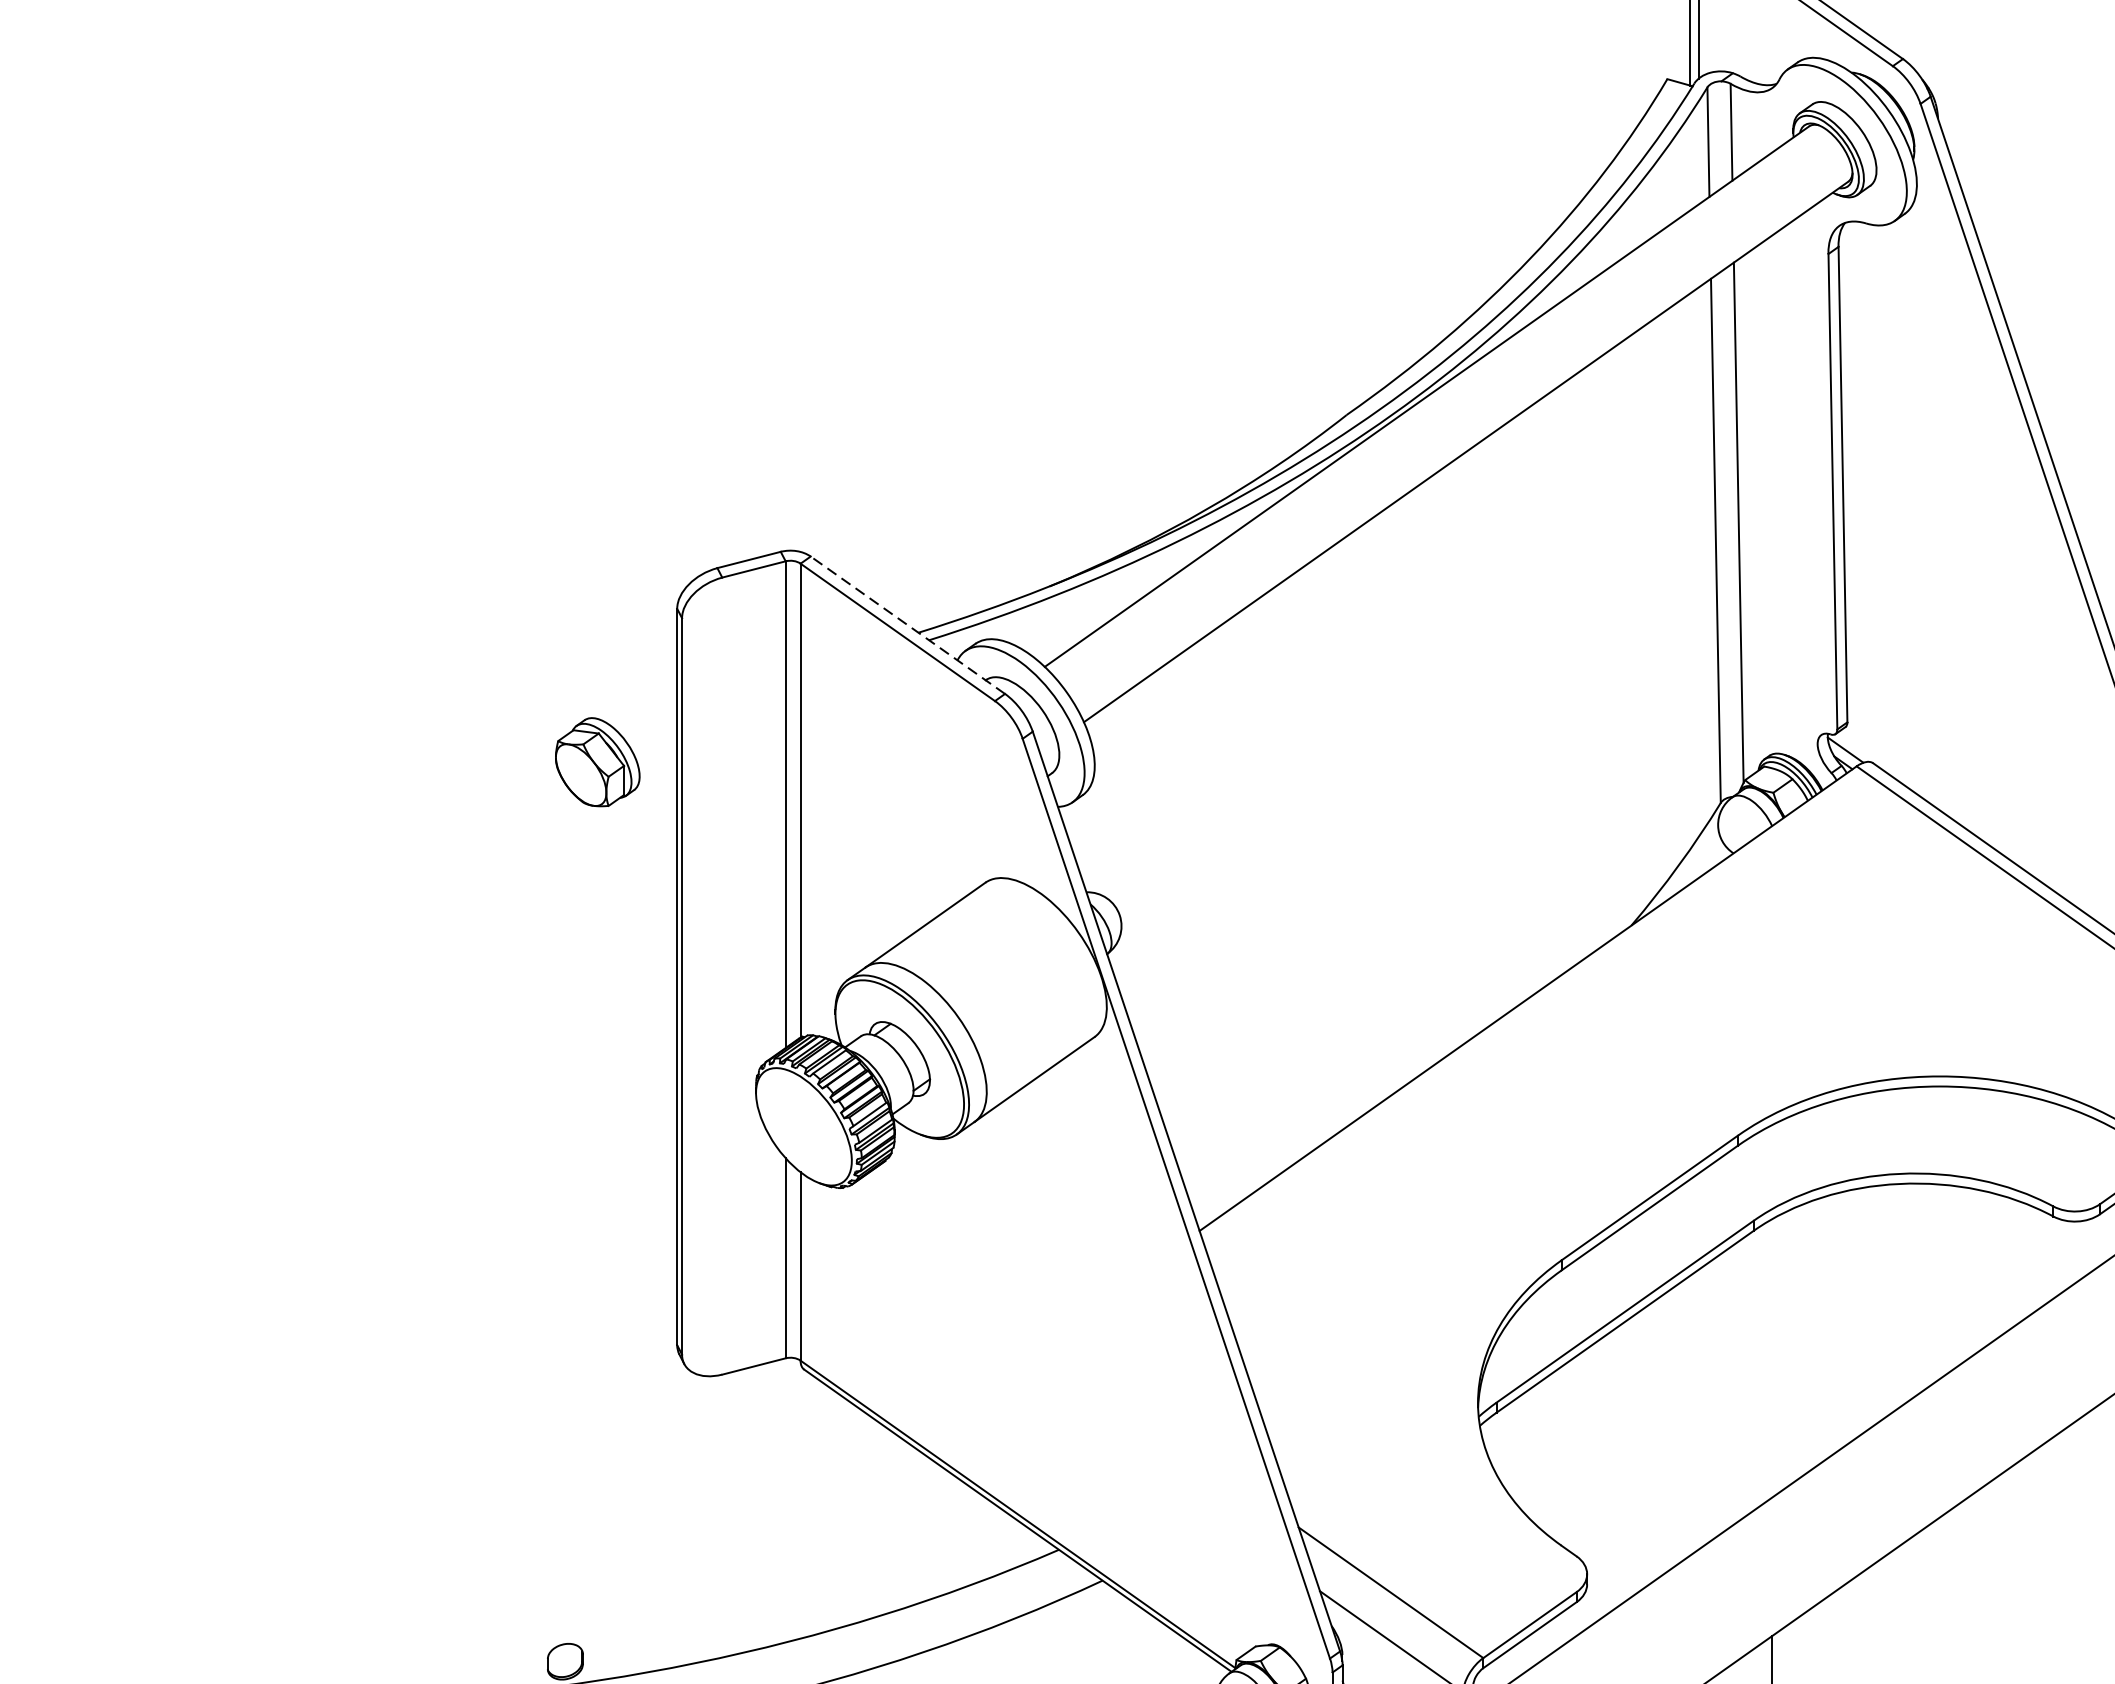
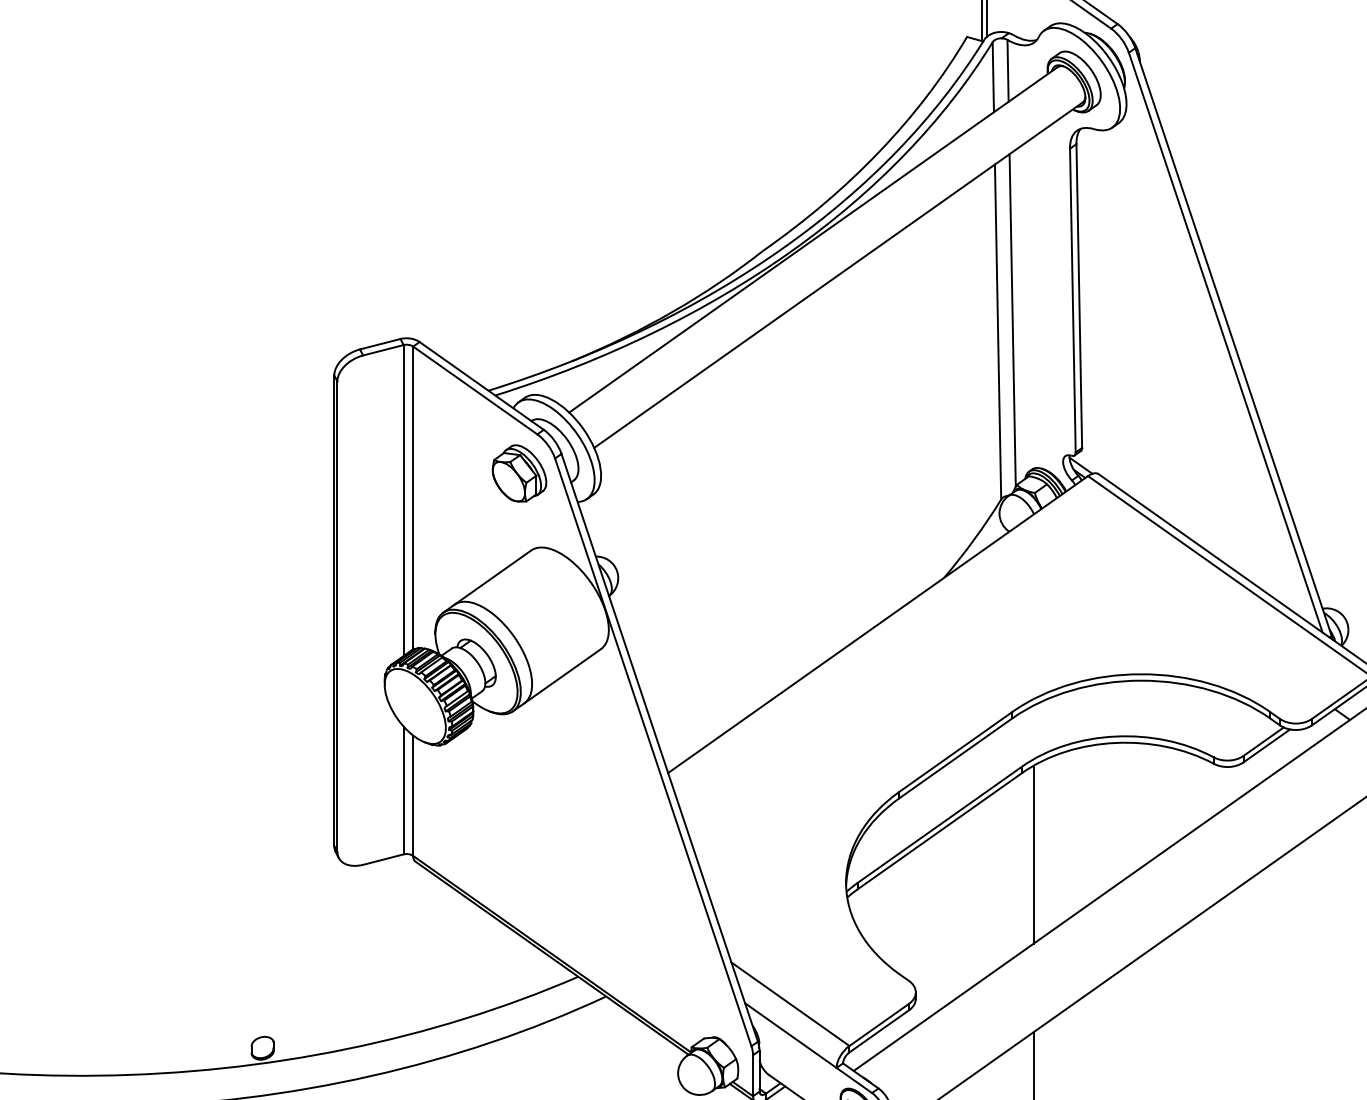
line: (907, 624) -> (481, 385), dashed -> solid
part: (597, 762) -> (519, 473), moved
line: (1771, 1358) -> (1033, 854), added

